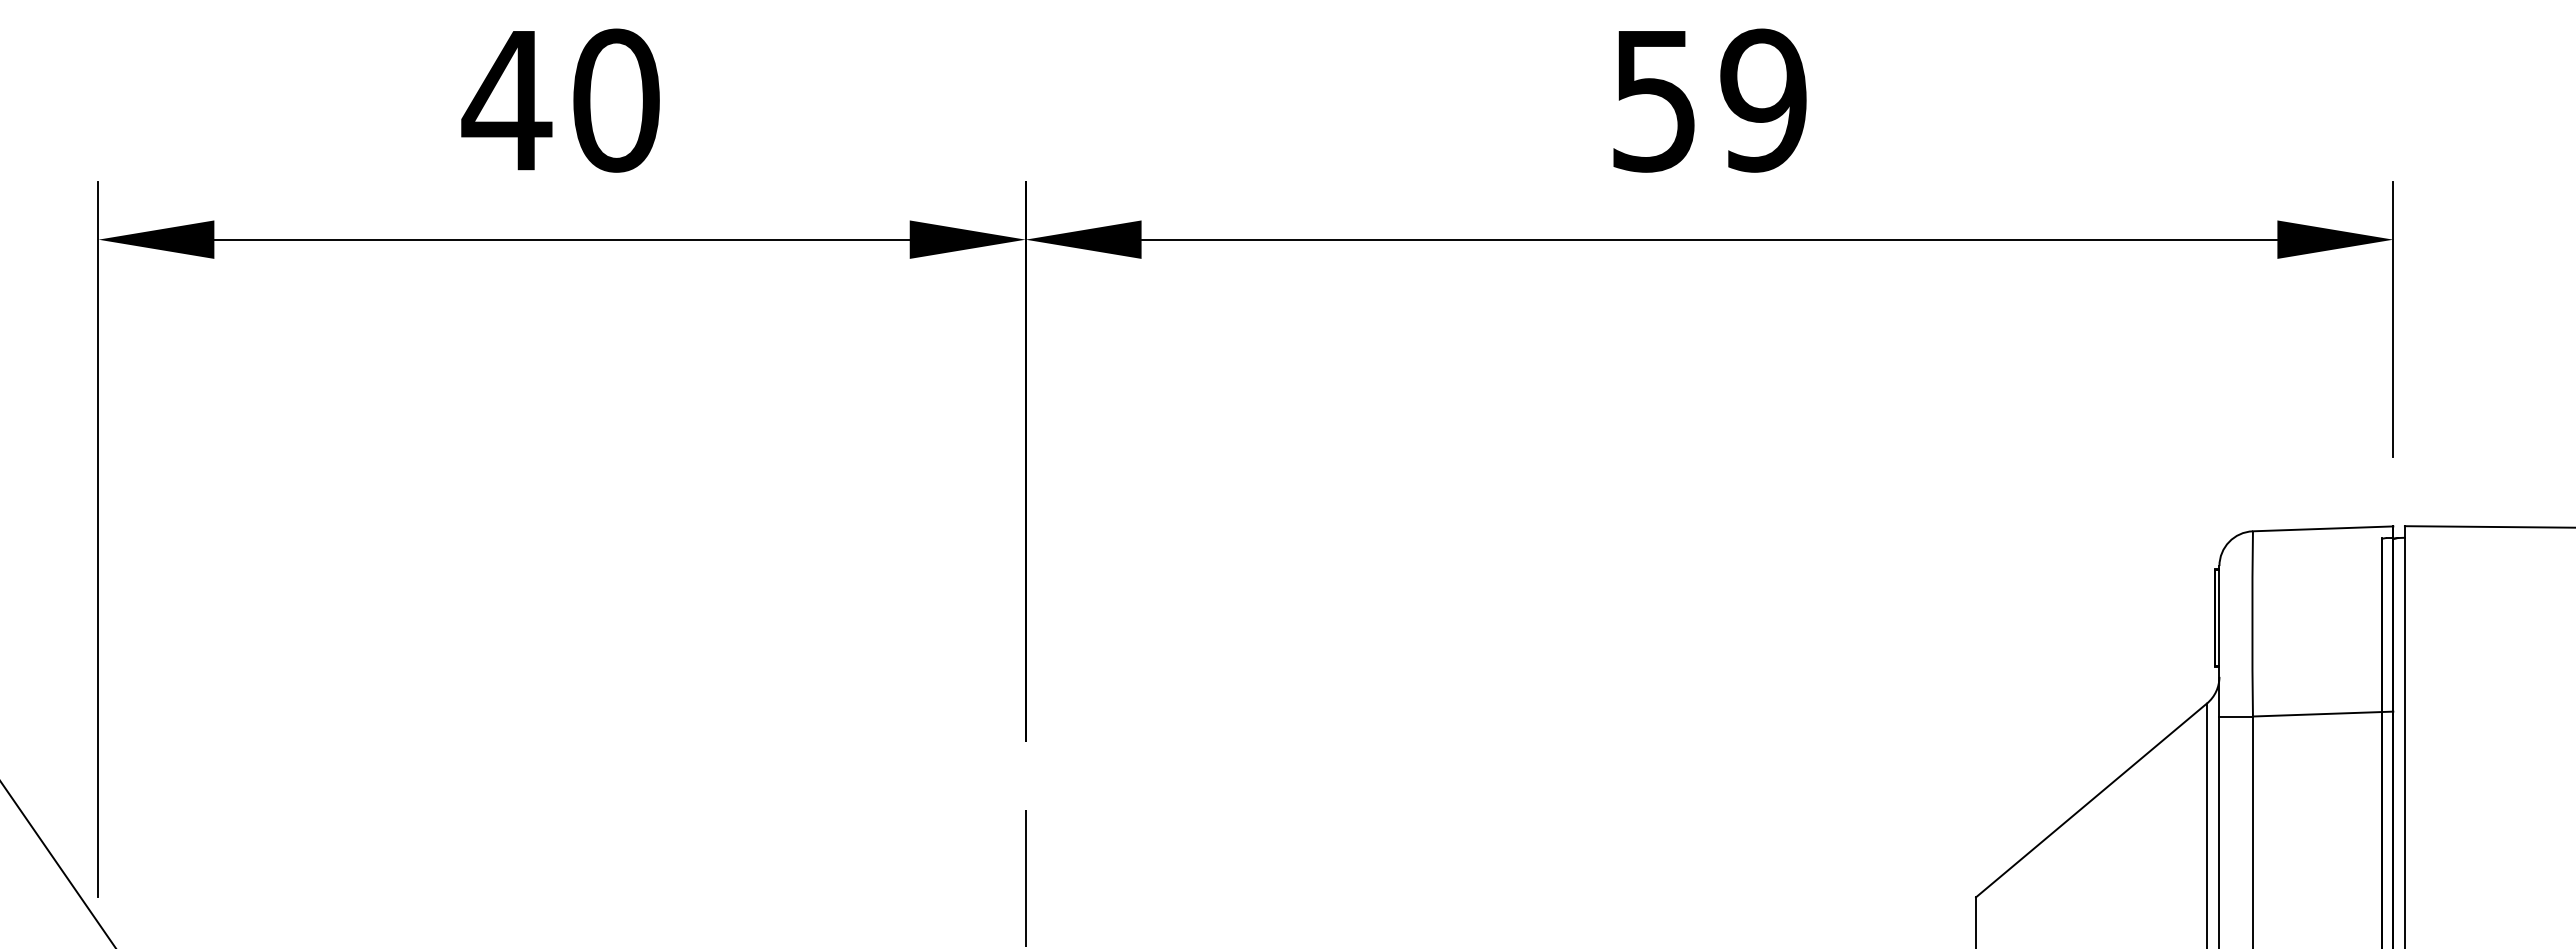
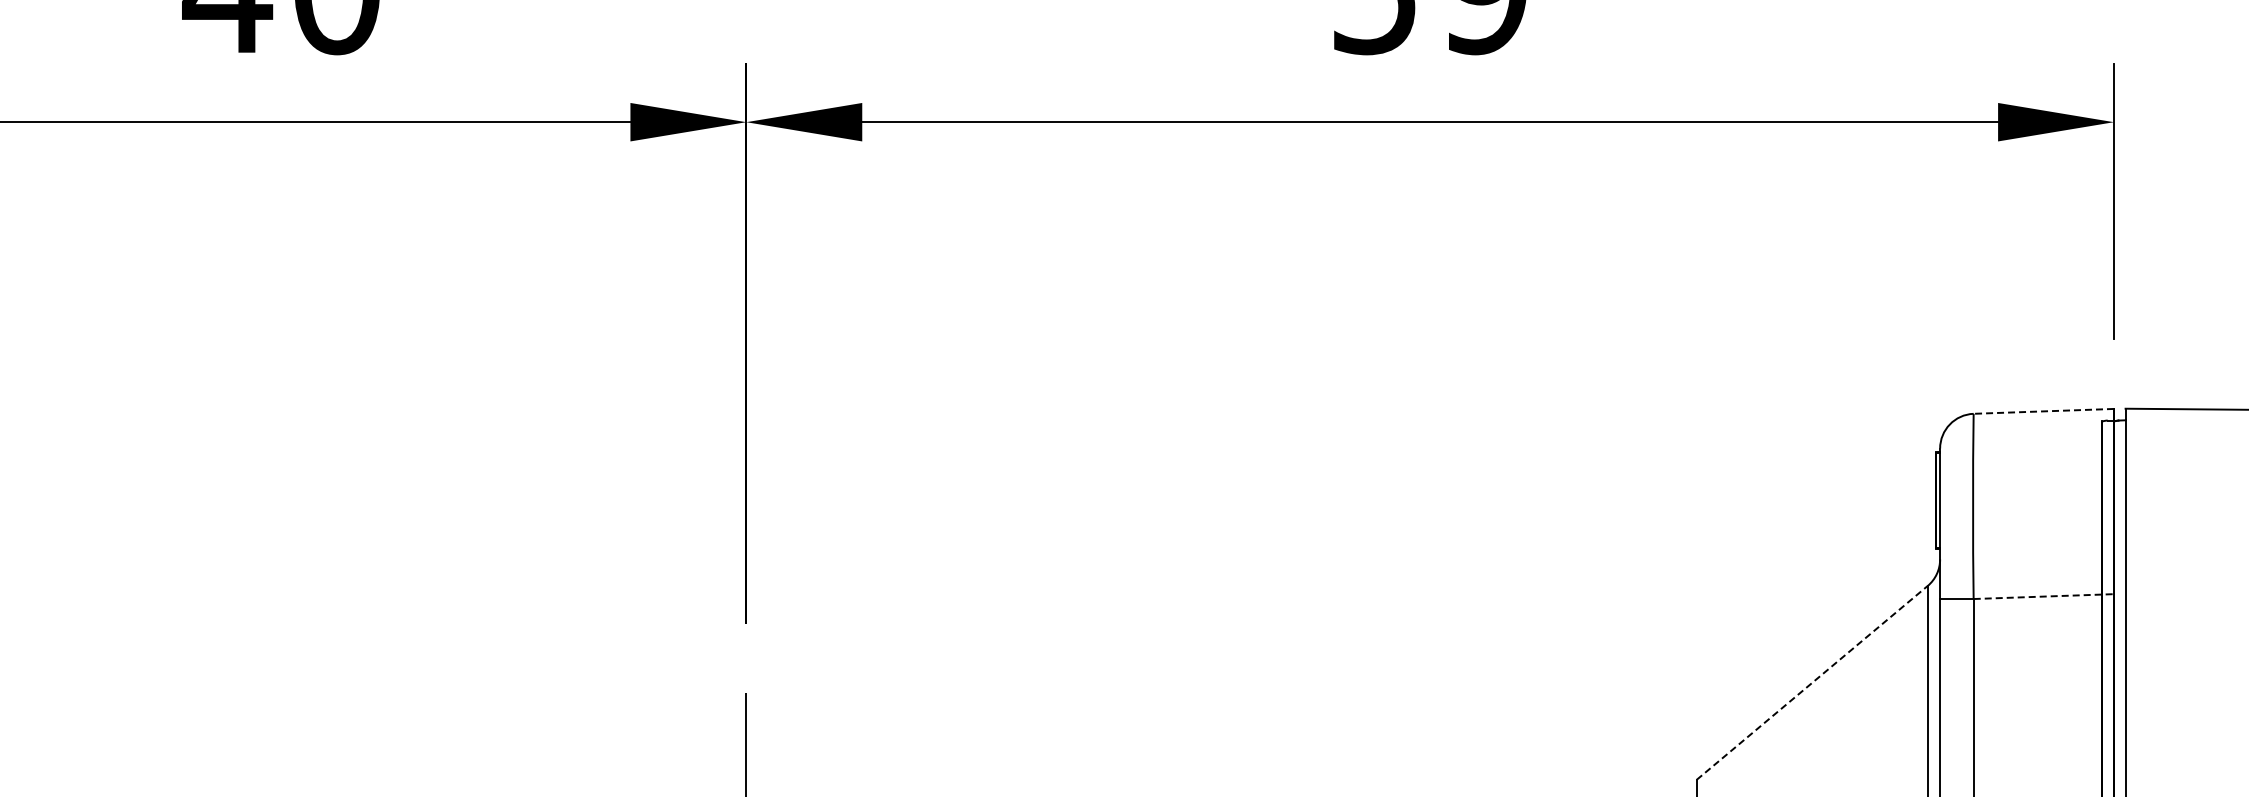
line: (2322, 528) -> (2043, 411), solid -> dashed
line: (2323, 714) -> (2044, 597), solid -> dashed
line: (2091, 800) -> (1812, 683), solid -> dashed

